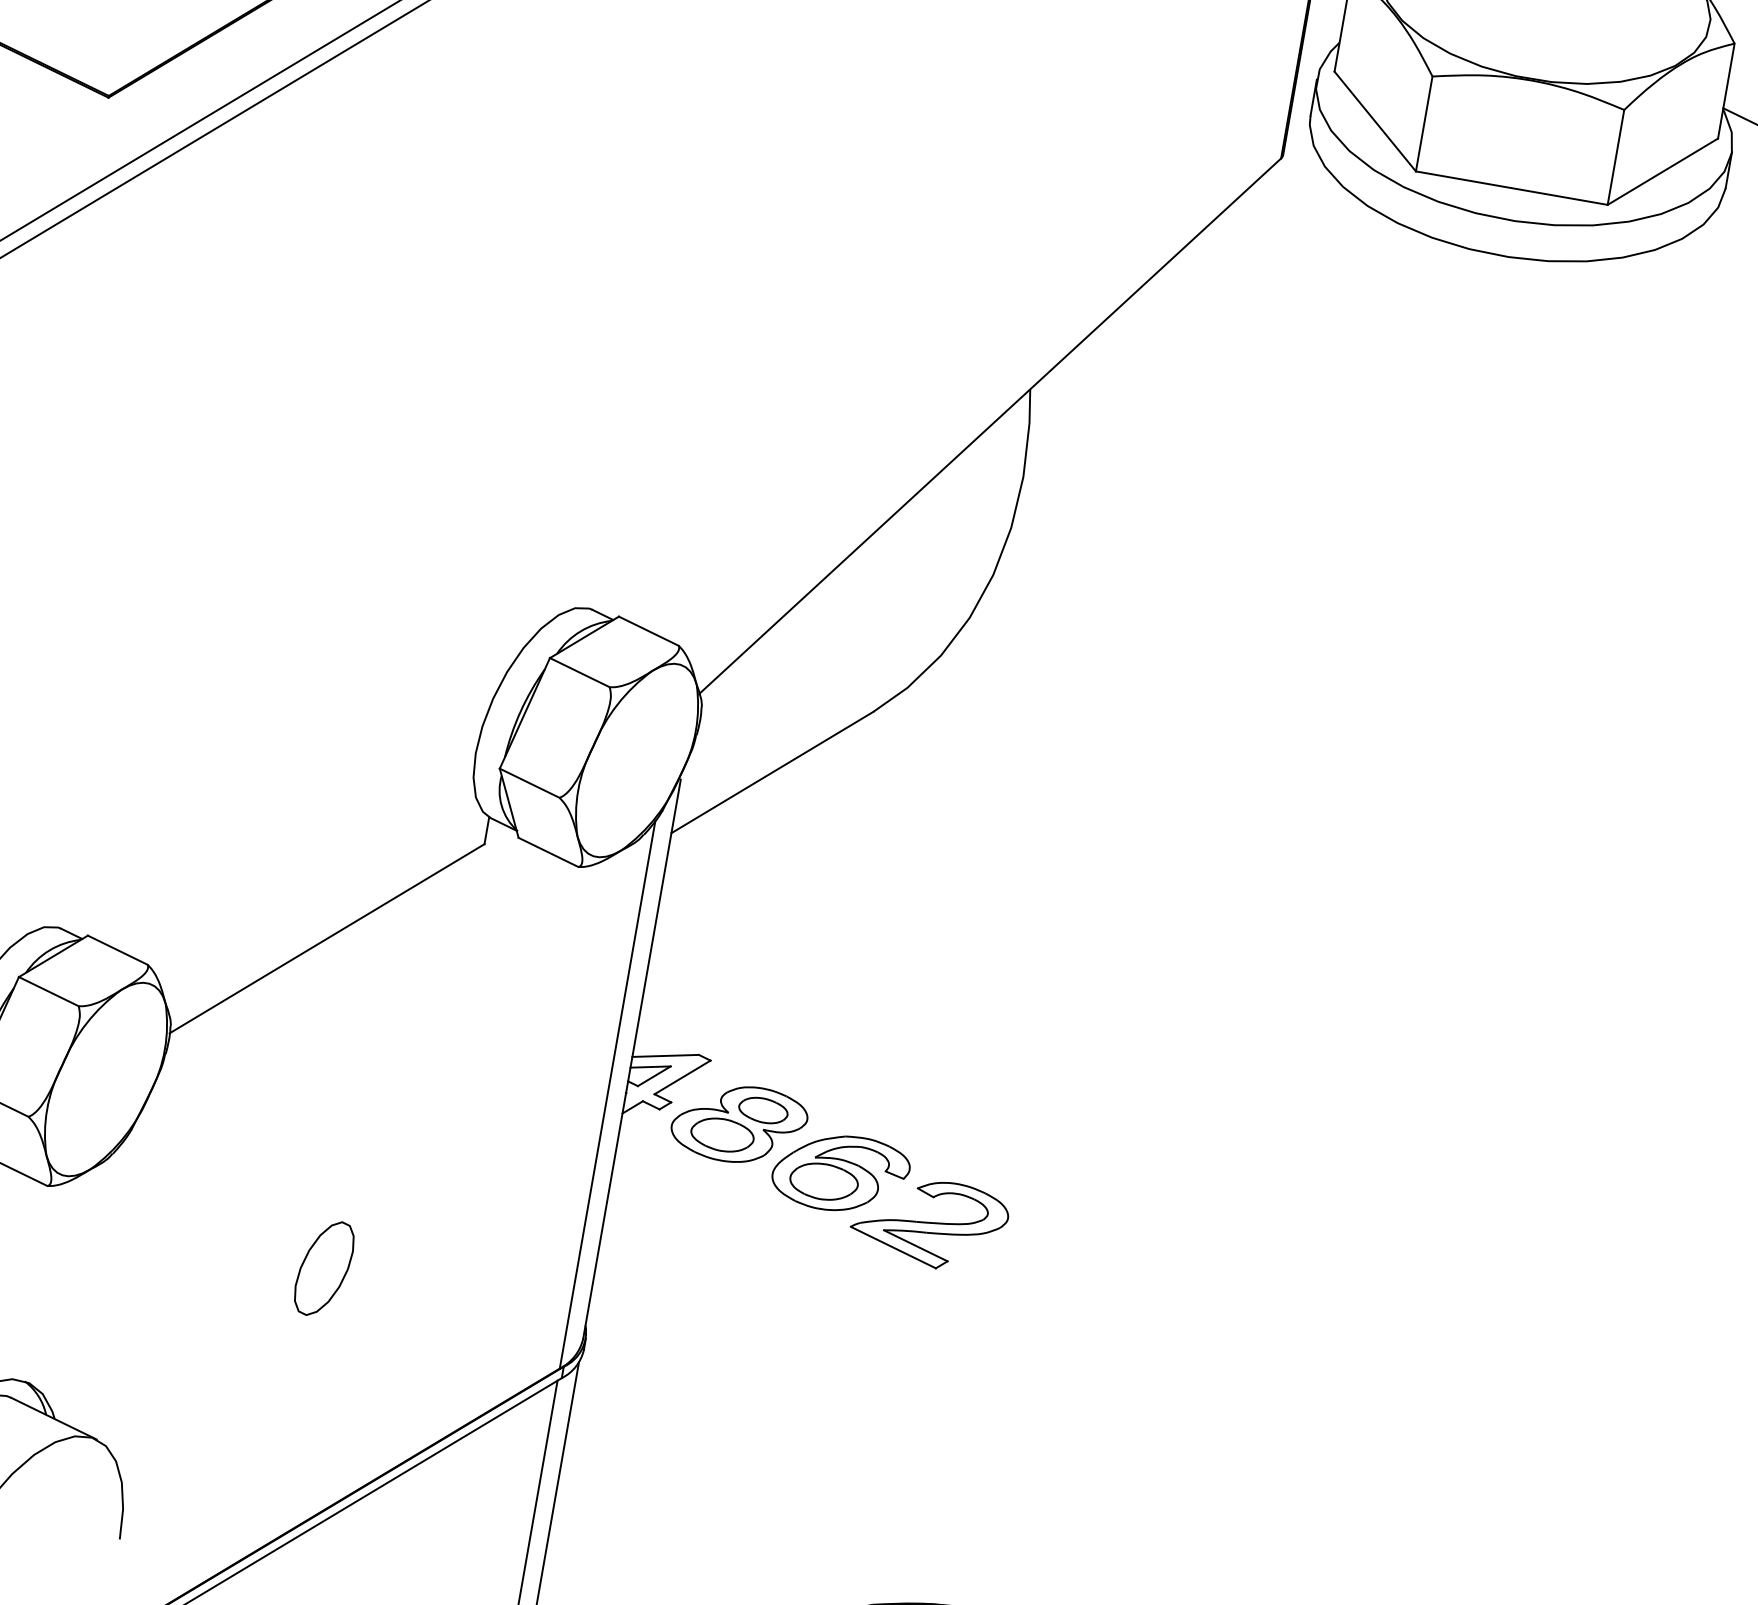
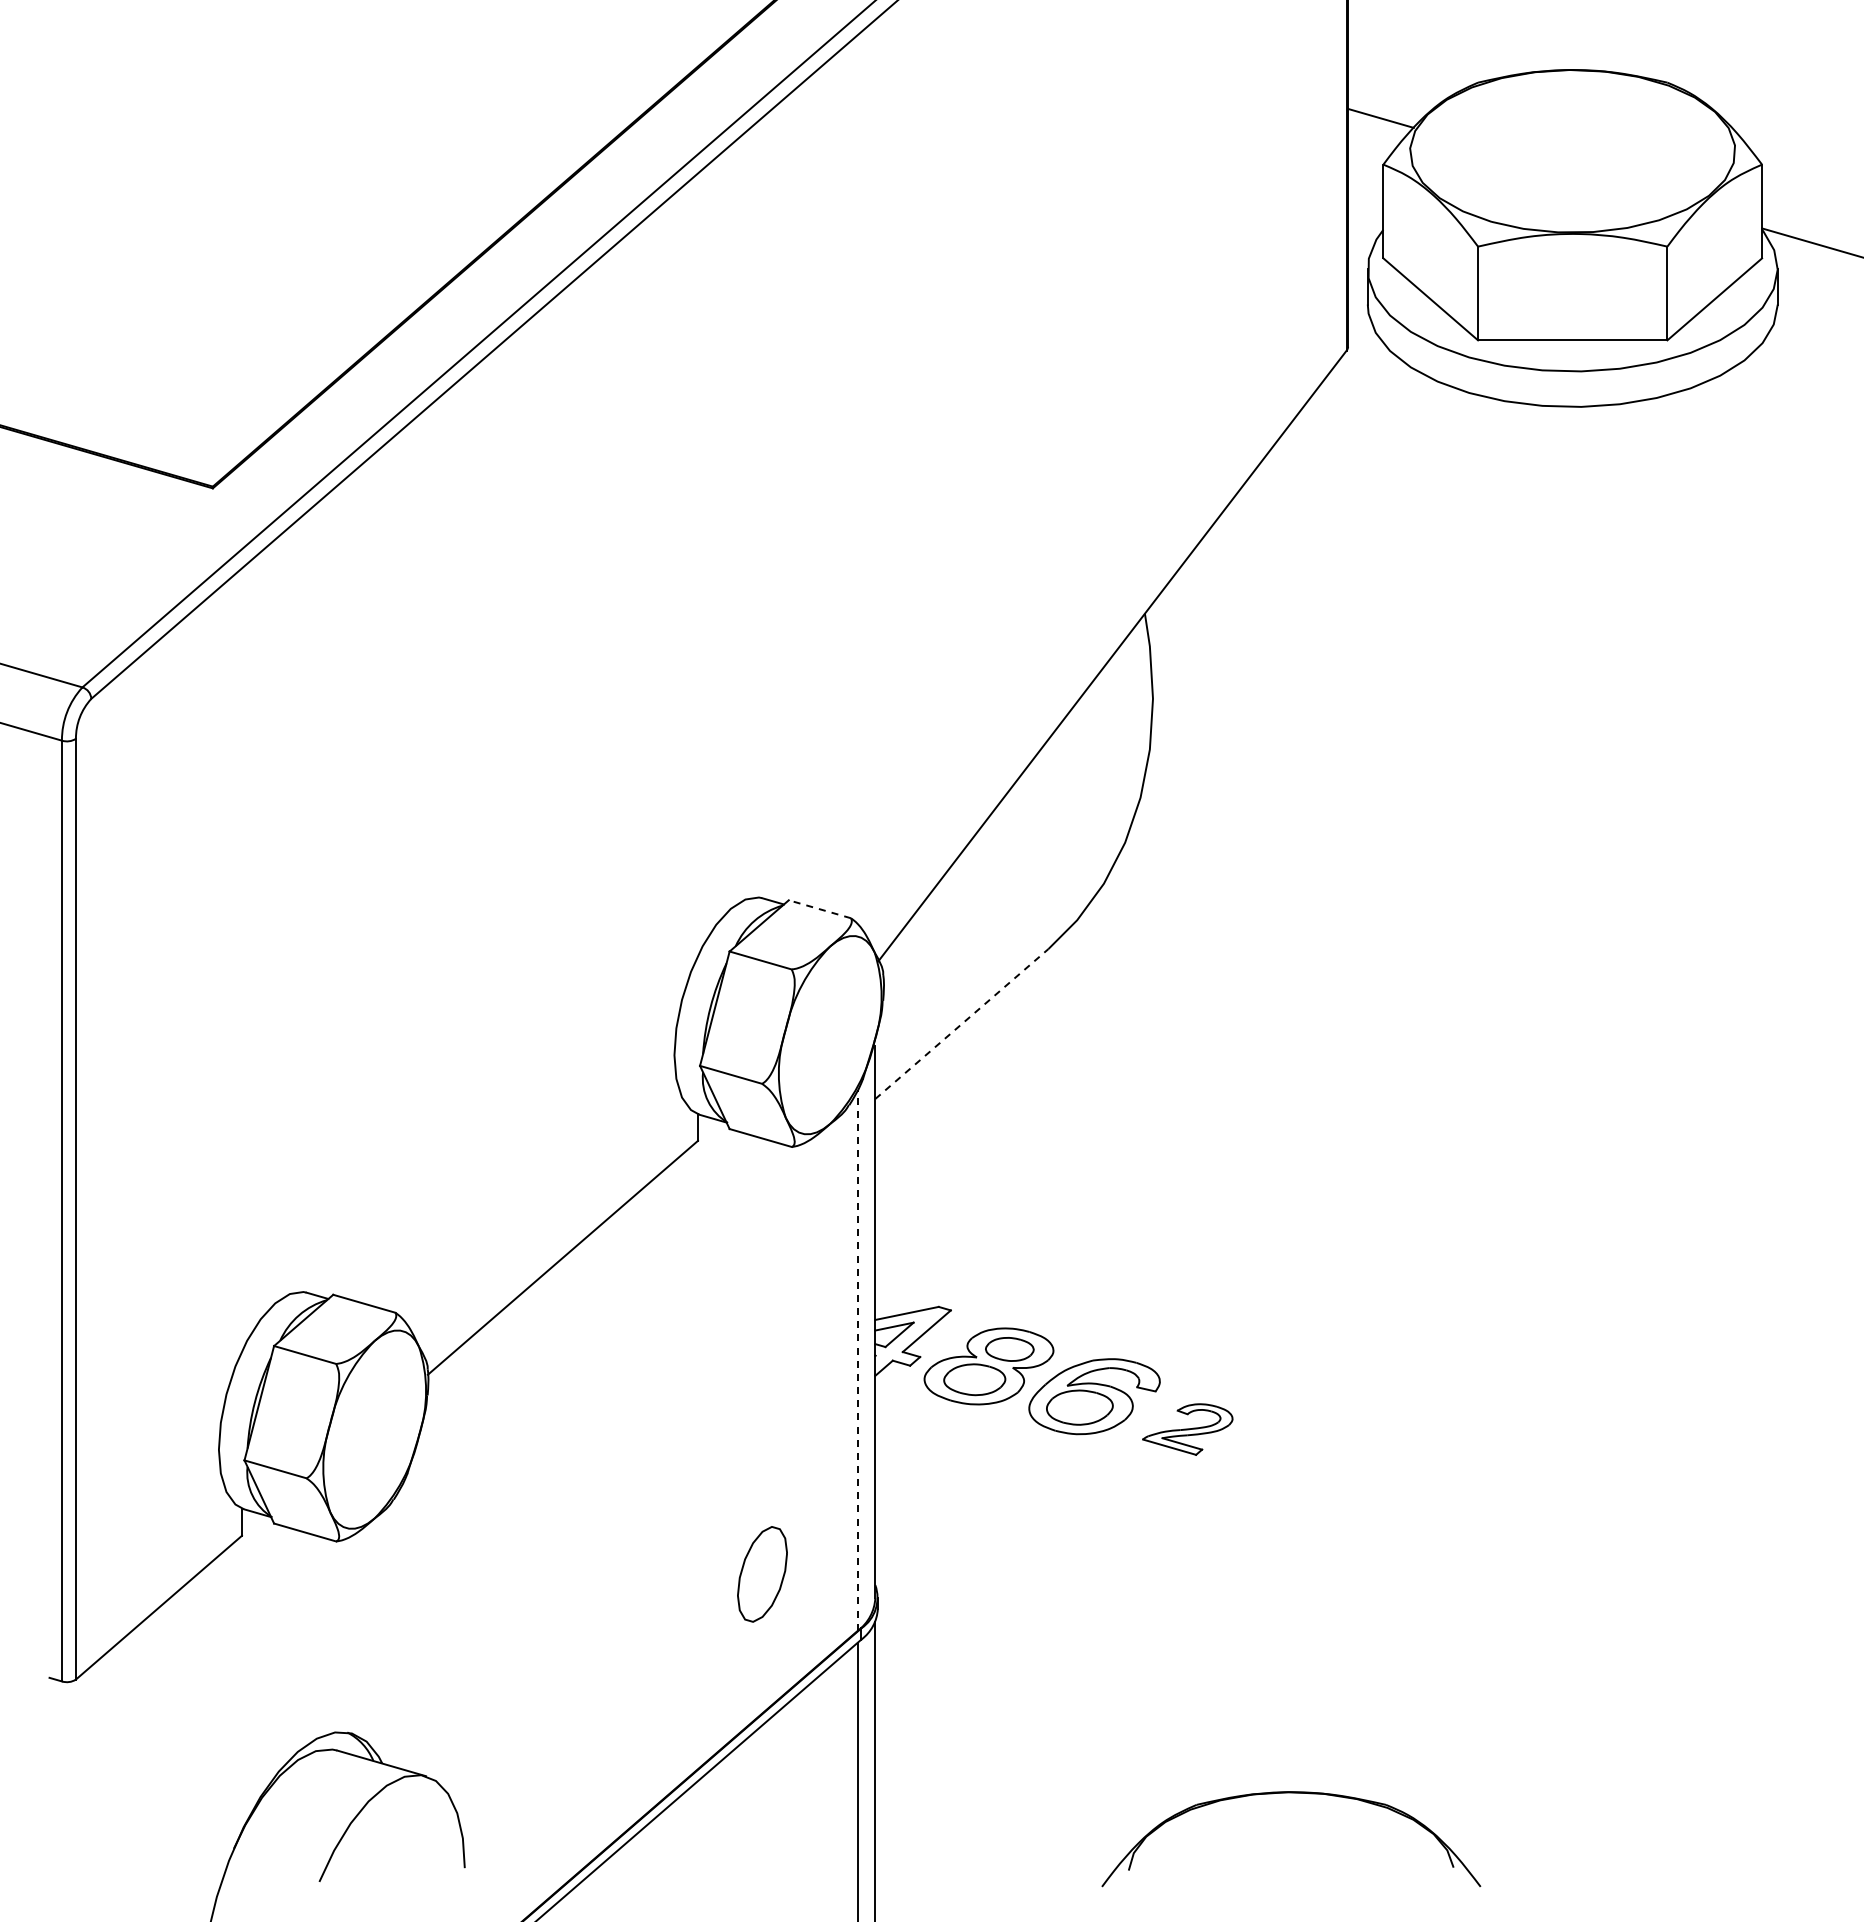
line: (648, 631) -> (819, 909), solid -> dashed
line: (771, 772) -> (961, 1024), solid -> dashed
line: (607, 1094) -> (857, 1360), solid -> dashed
part: (929, 1223) -> (1187, 1429), size x0.6
part: (324, 1268) -> (762, 1574), moved

